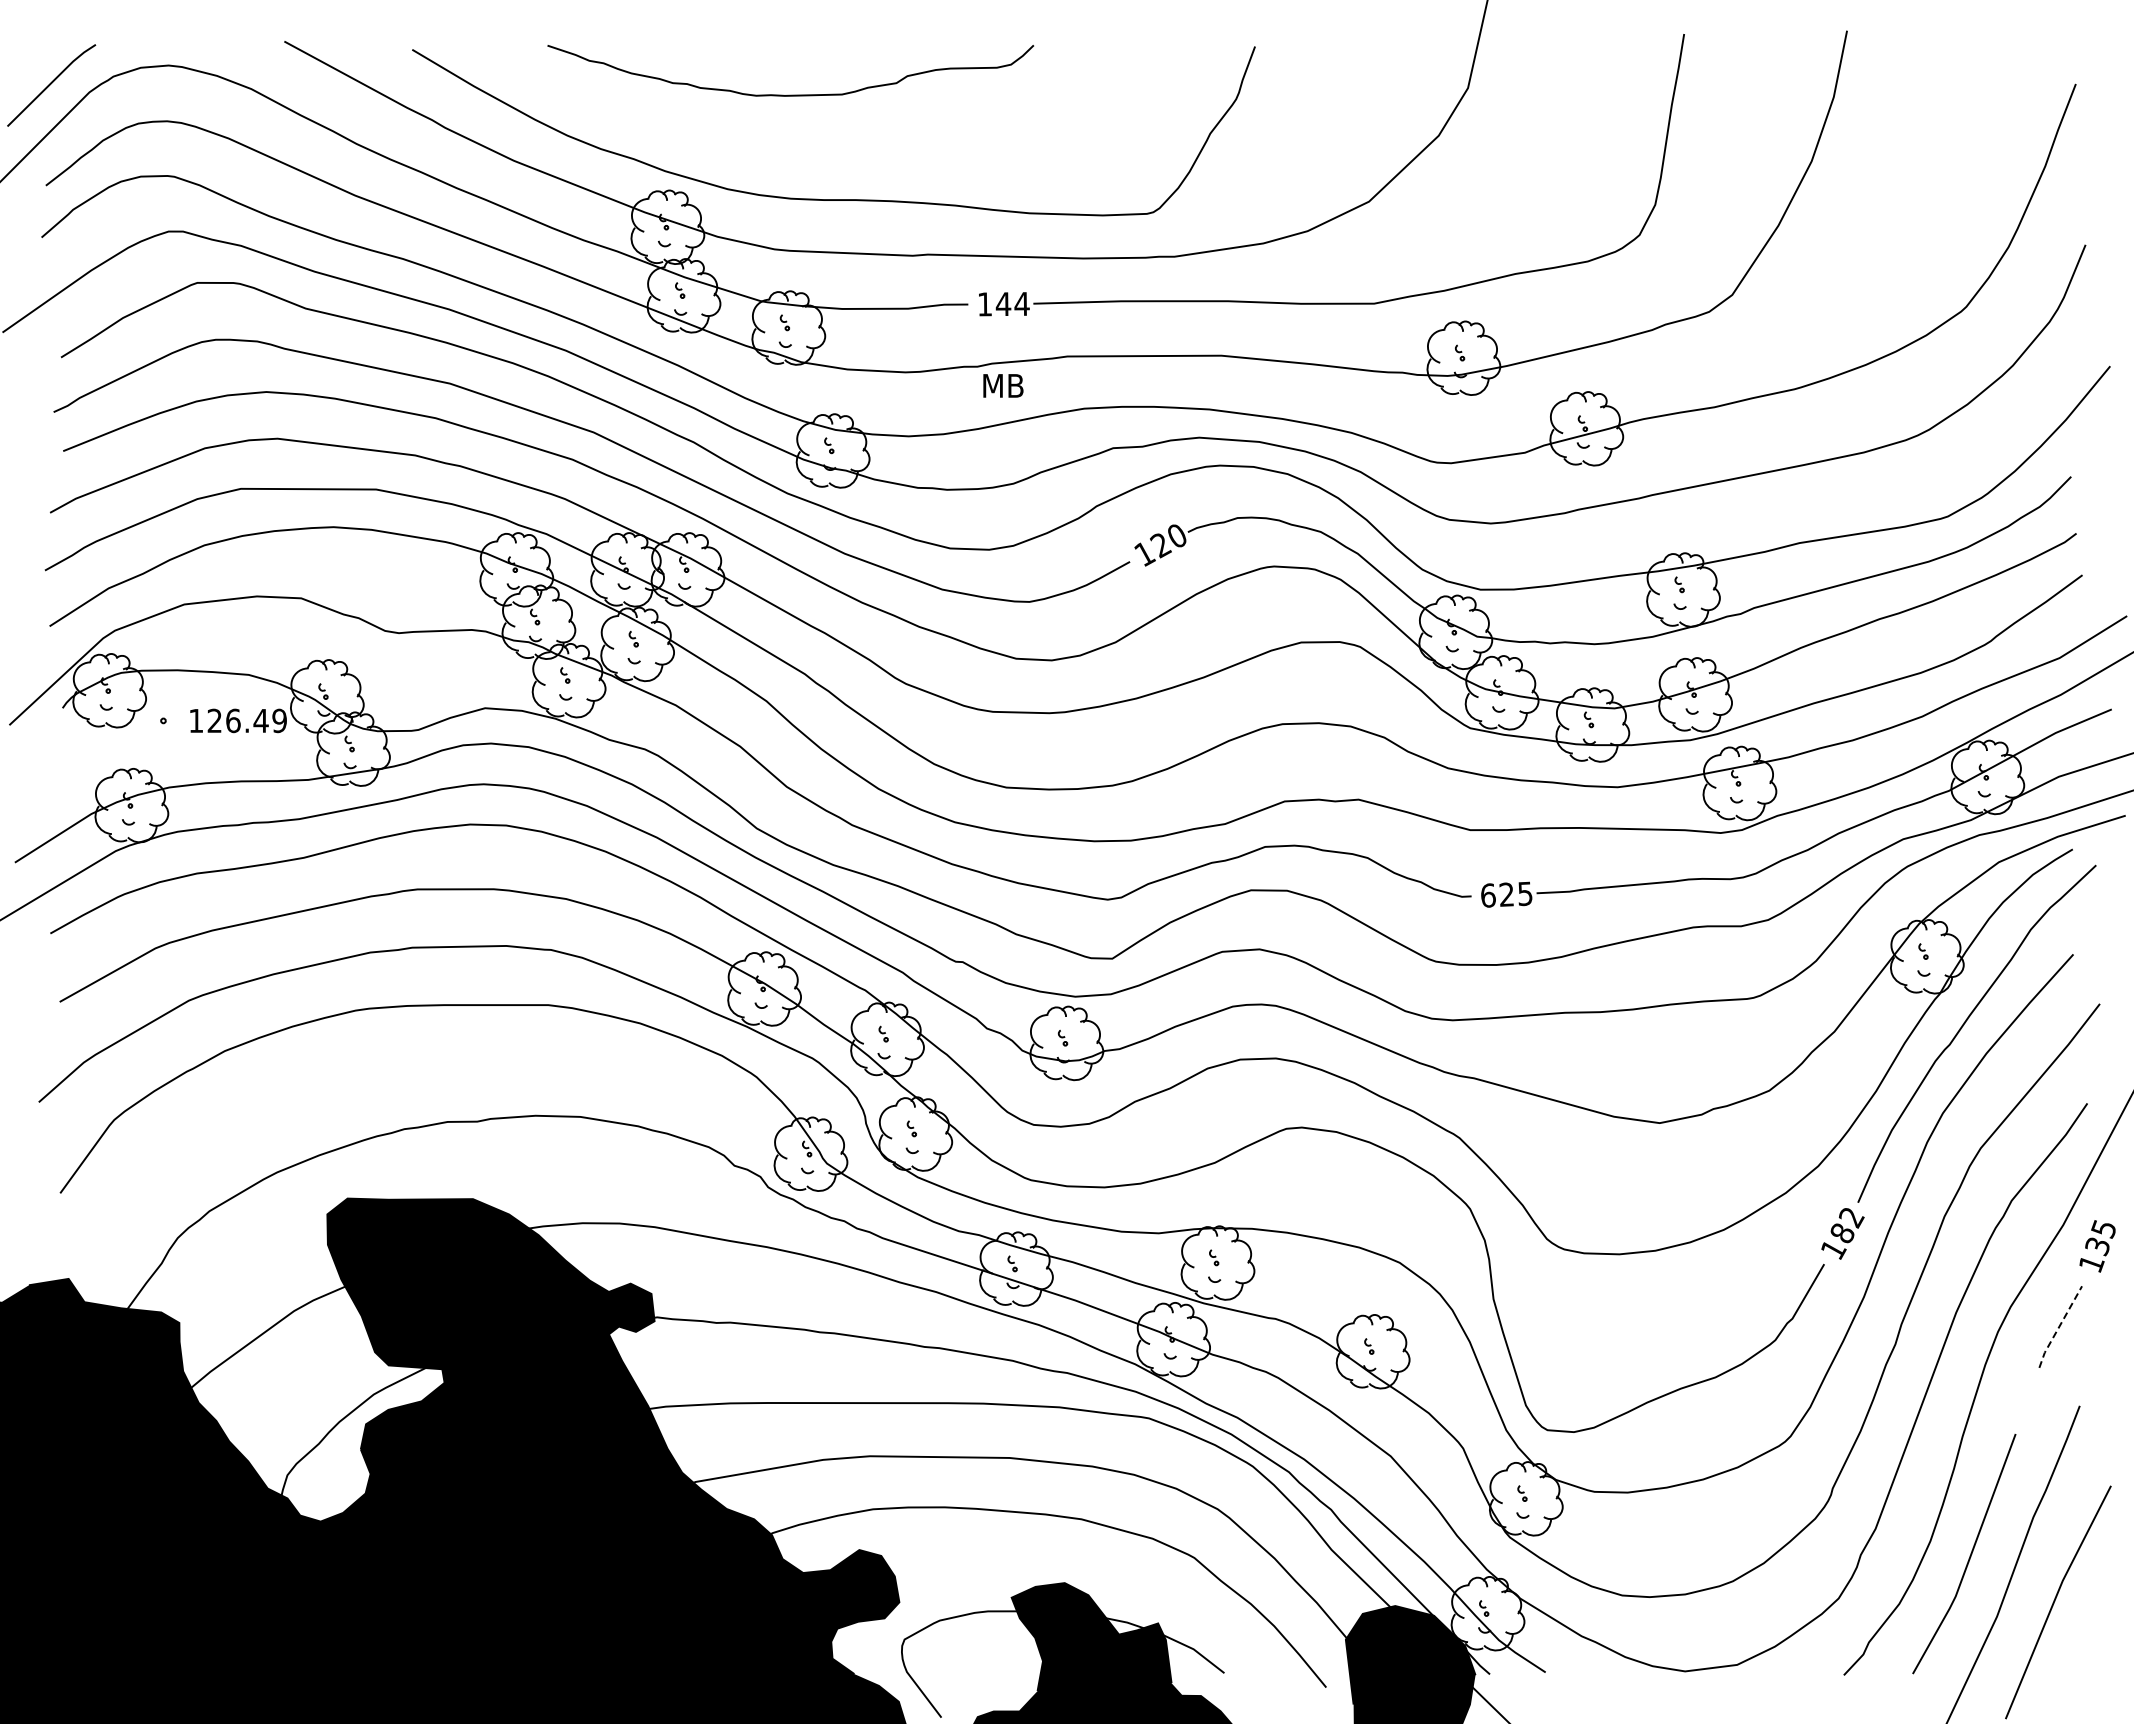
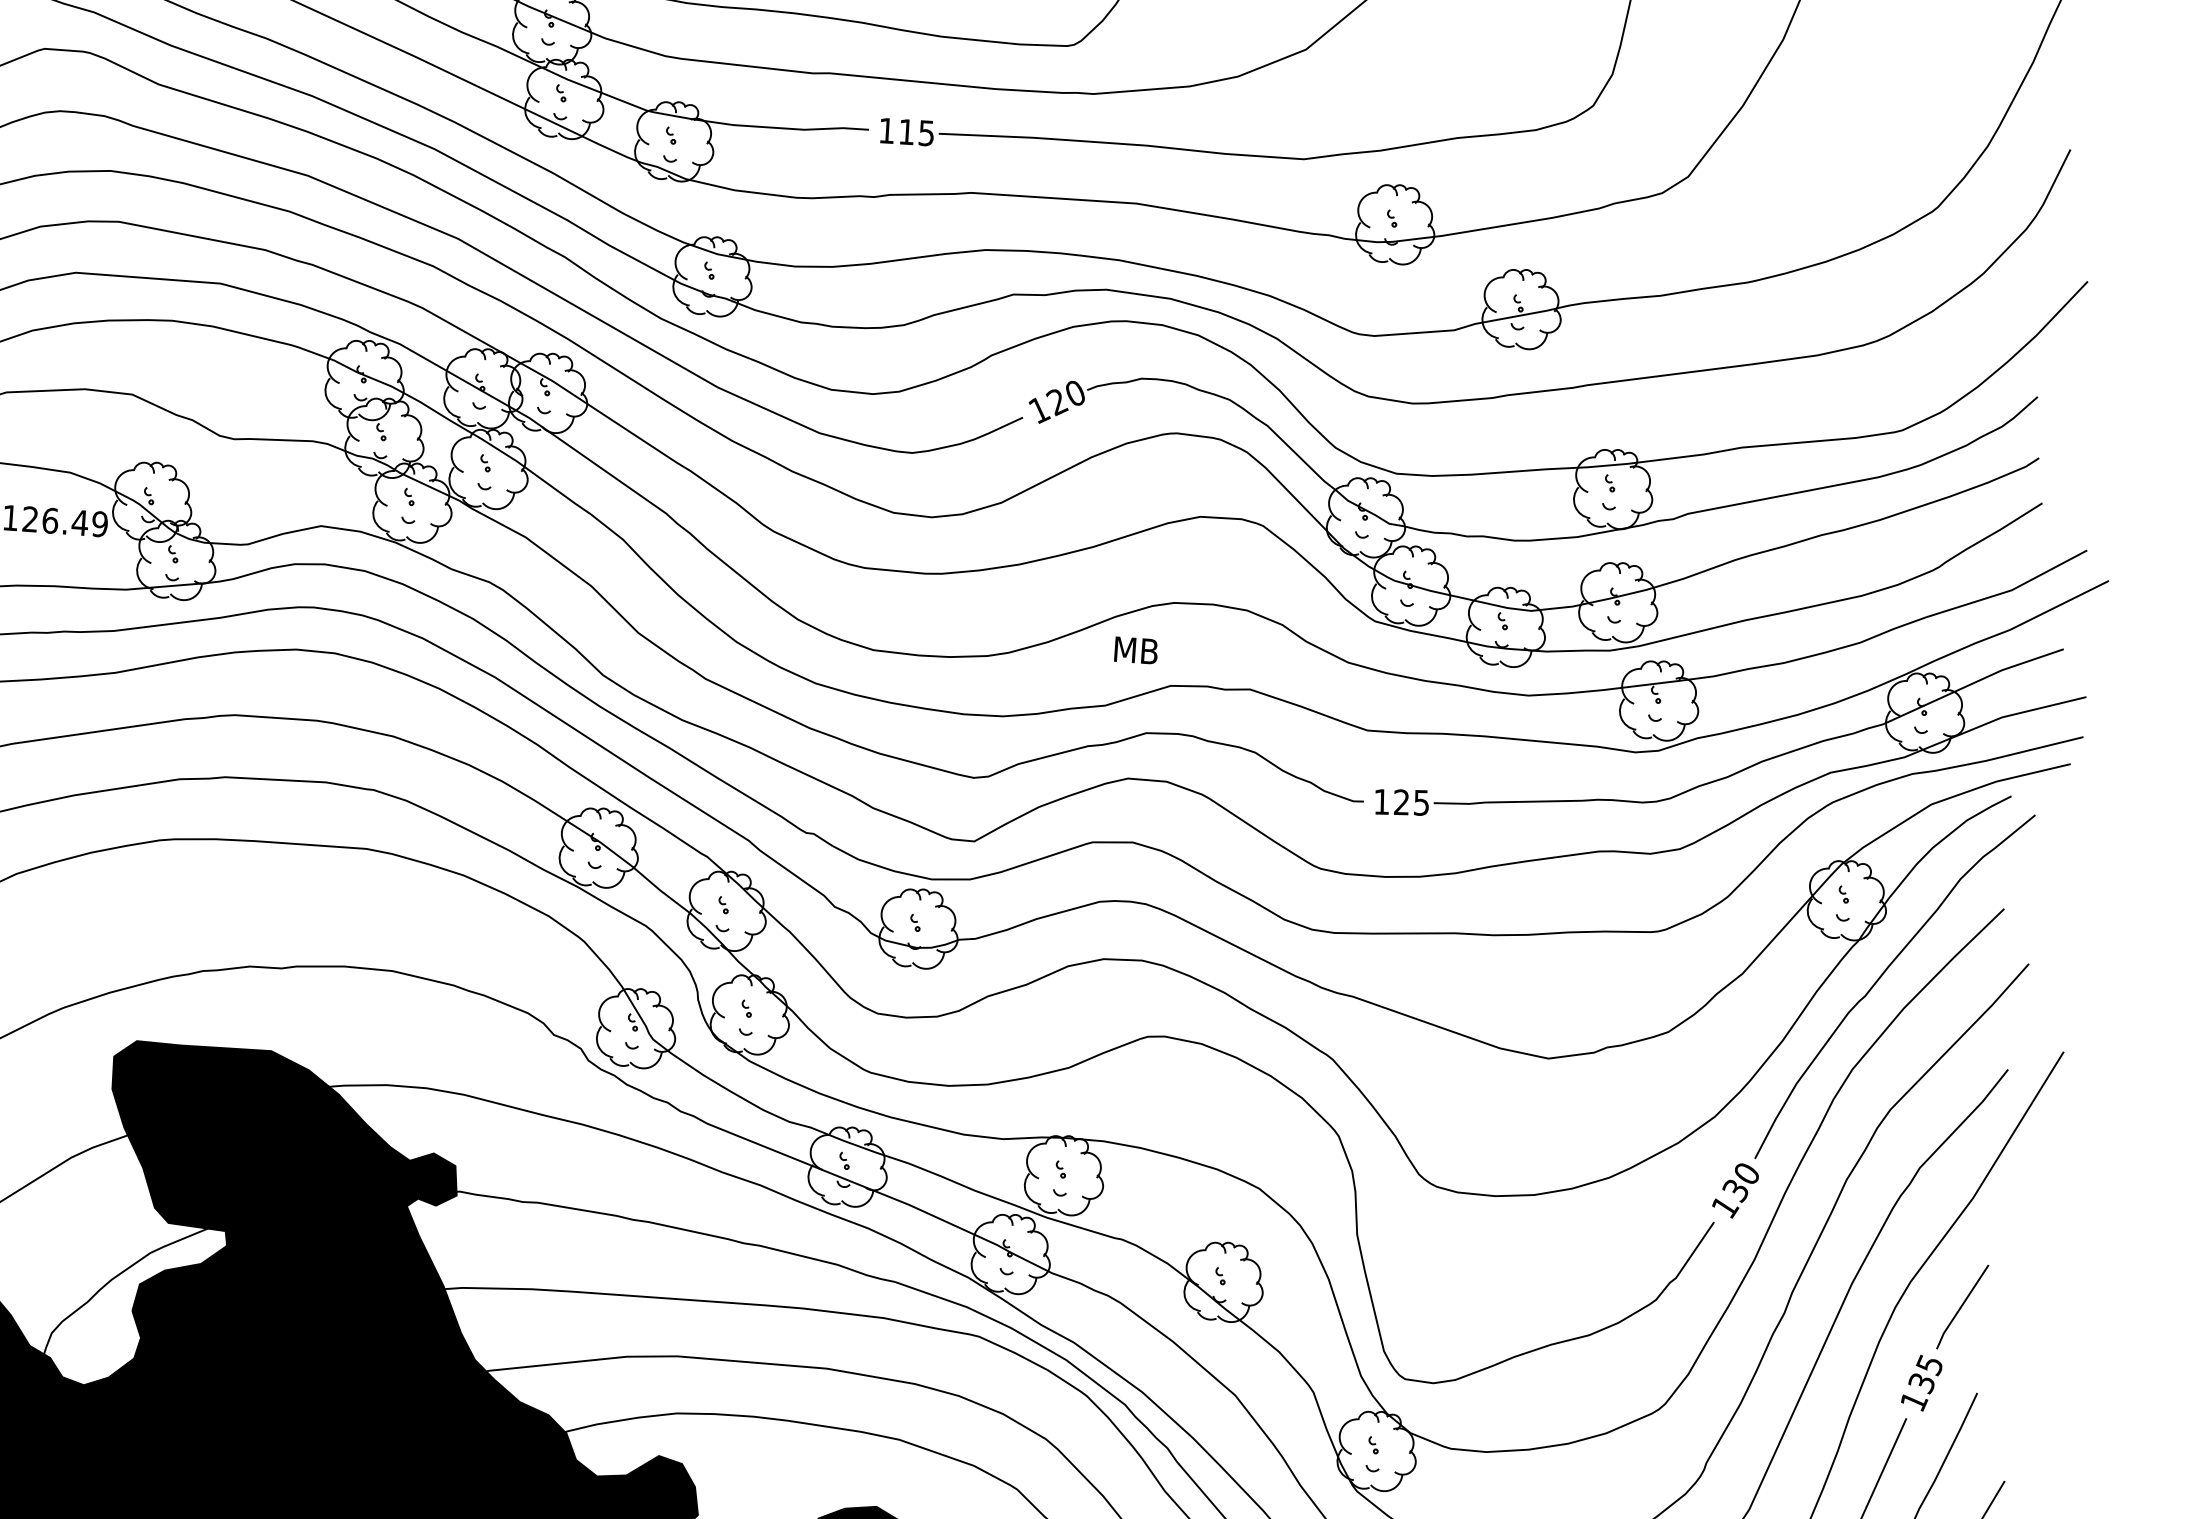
text: (1012, 304) -> (916, 133), 144 -> 115
text: (1003, 385) -> (1136, 650), moved
text: (1488, 895) -> (1382, 801), 625 -> 125
text: (1846, 1225) -> (1740, 1182), 182 -> 130
text: (2097, 1246) -> (1921, 1383), moved
line: (2059, 1326) -> (1961, 1306), dashed -> solid

